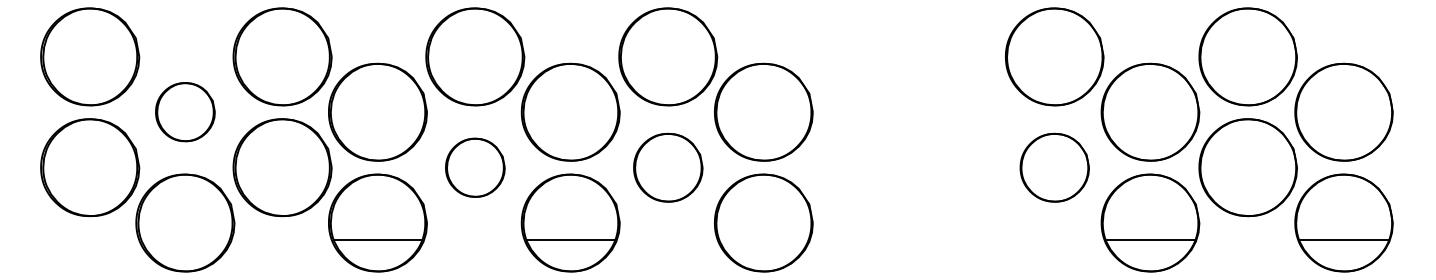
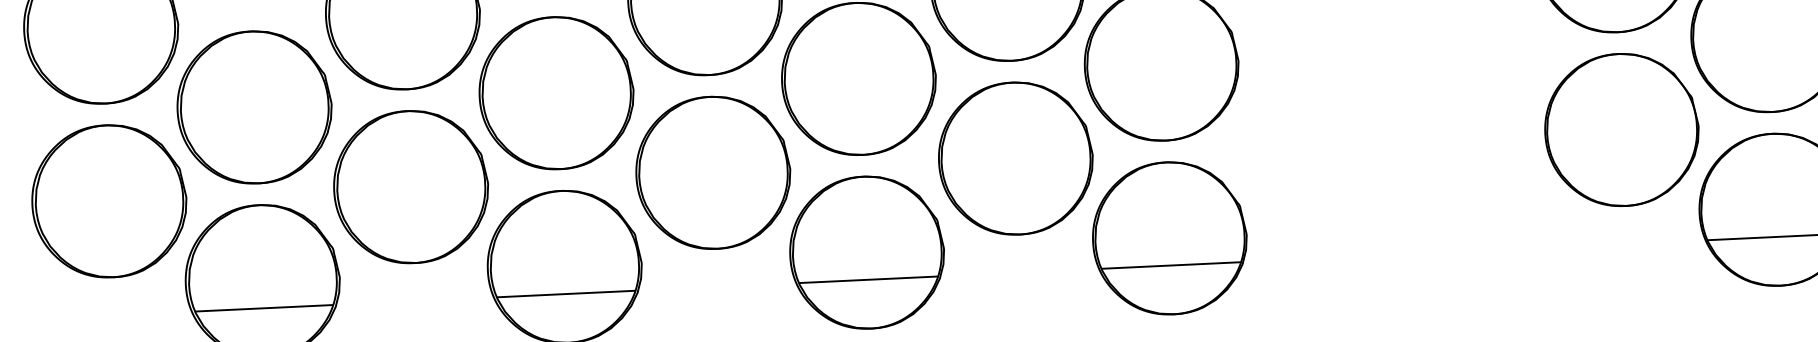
part: (185, 111) -> (254, 106), size x1.67
part: (475, 167) -> (713, 172), size x1.67
part: (668, 167) -> (1016, 158), size x1.43
part: (1054, 167) -> (1621, 129), size x1.43
line: (185, 240) -> (264, 308), added
line: (763, 240) -> (1170, 265), added

